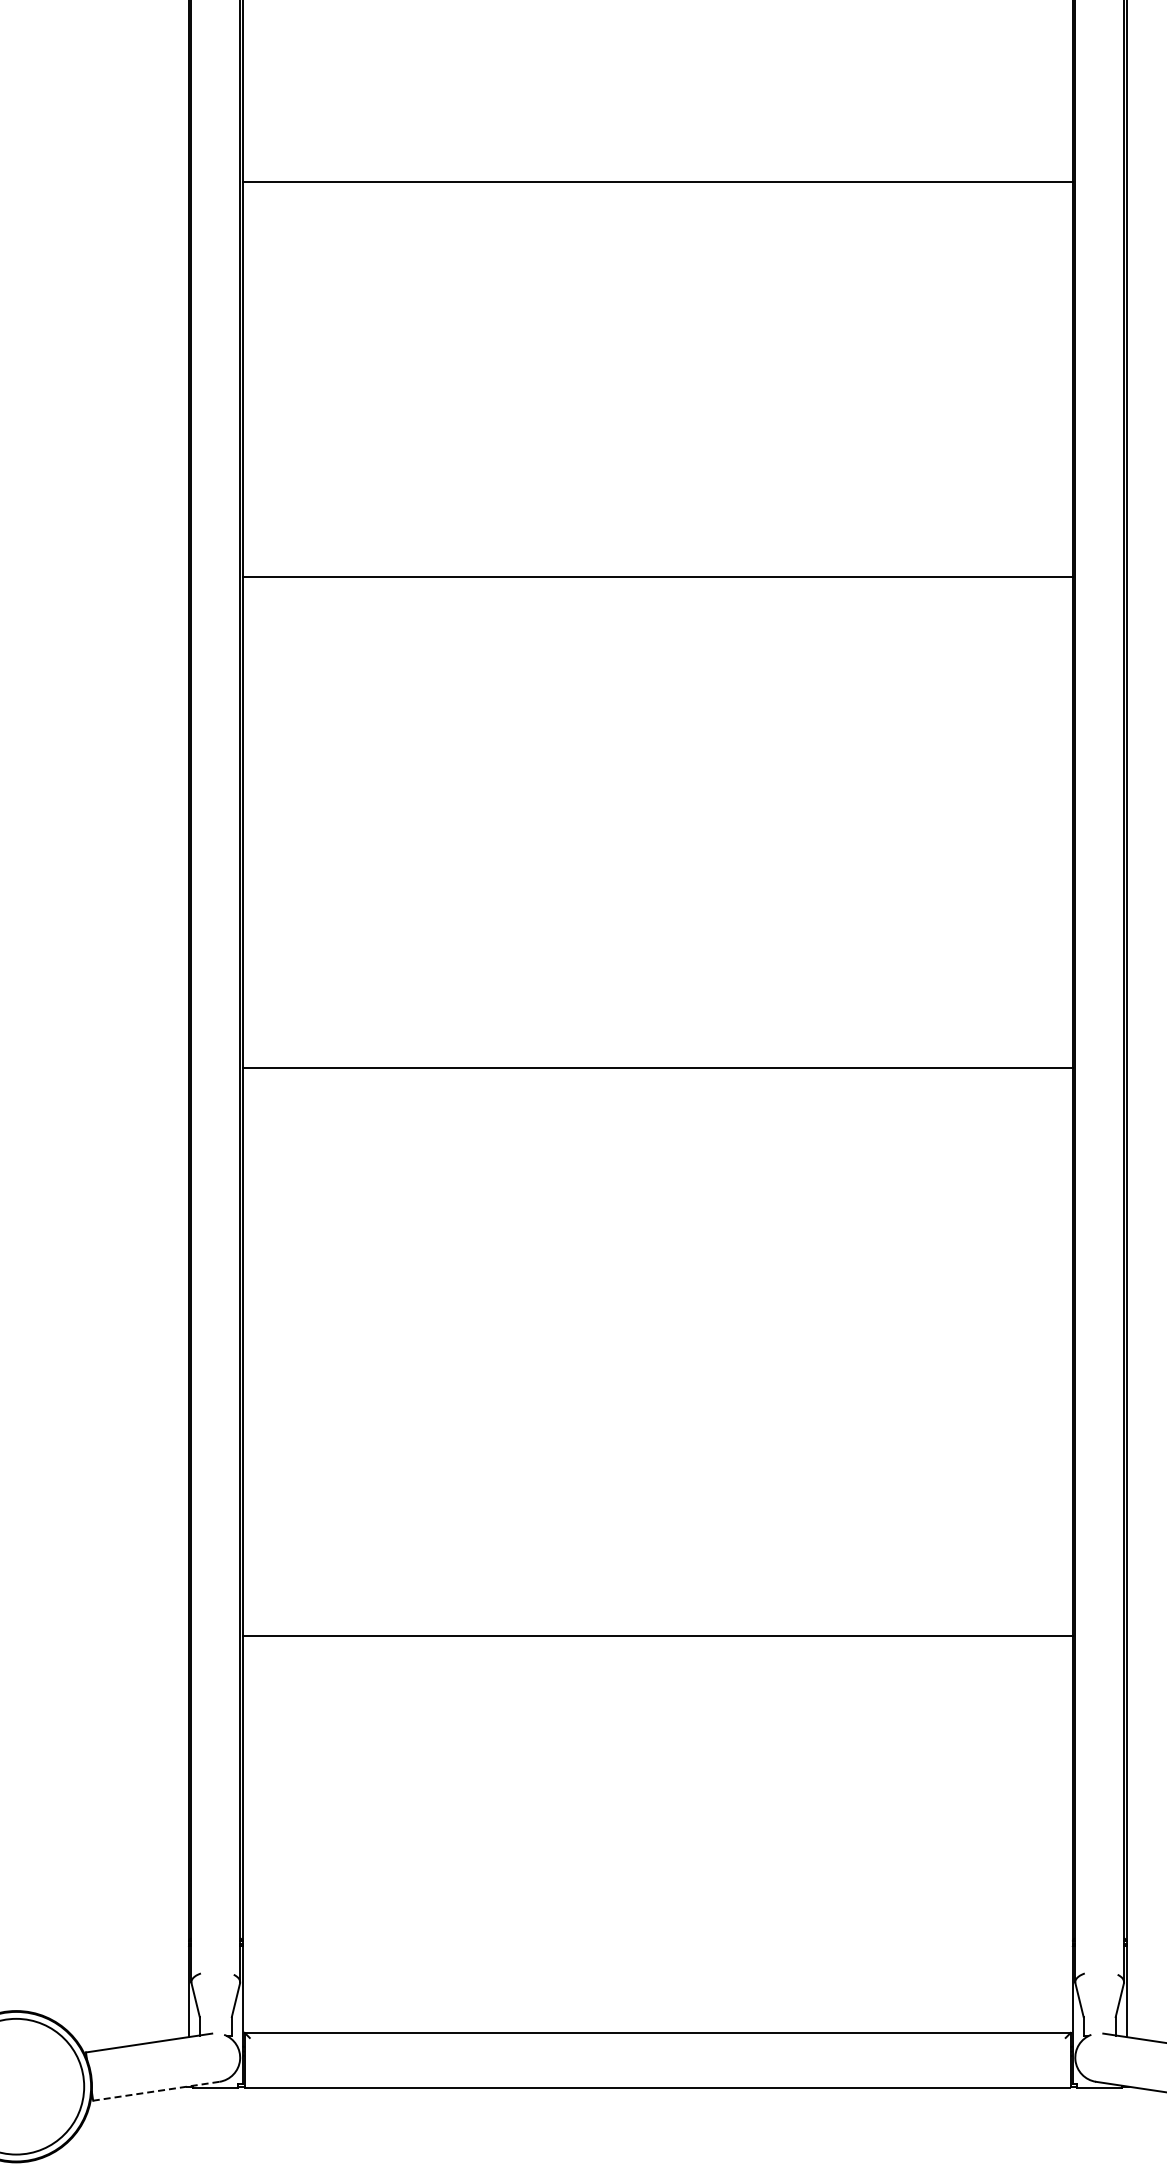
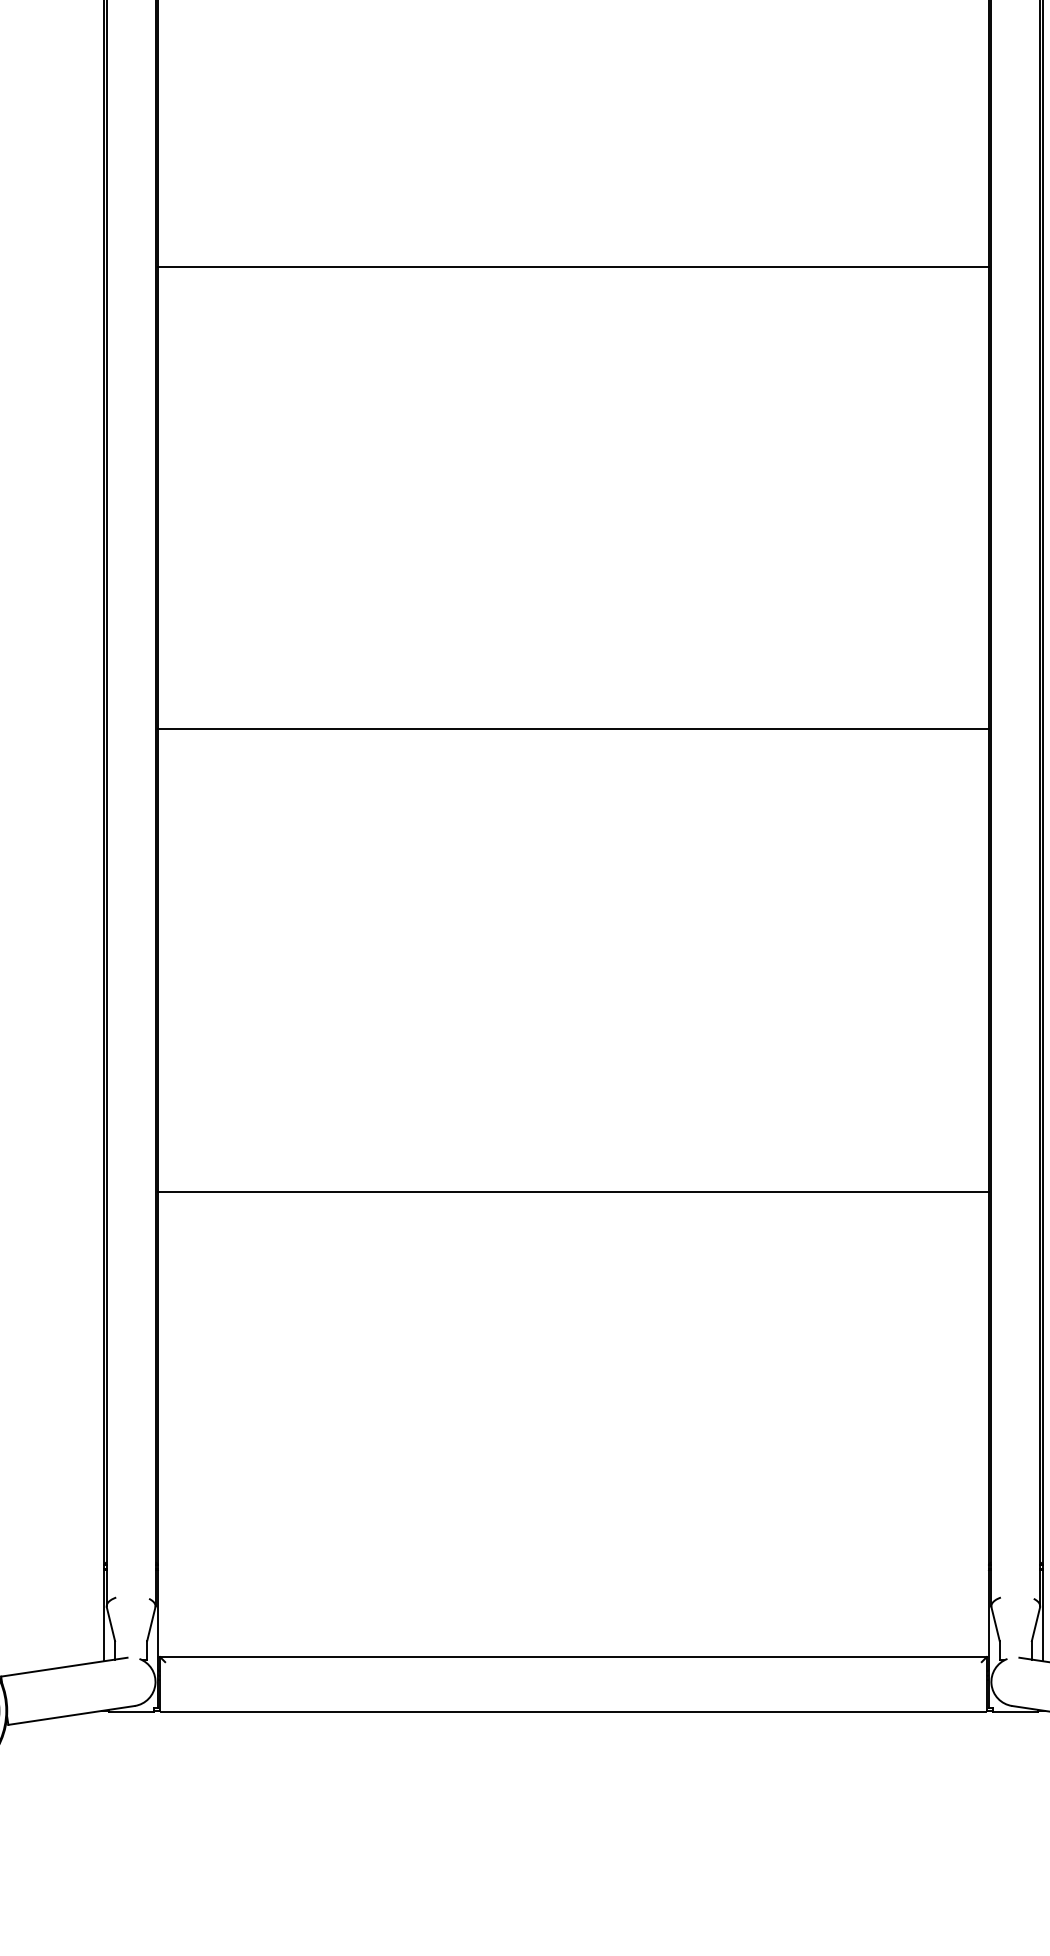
line: (657, 577) -> (573, 267), moved
line: (657, 1067) -> (573, 728), moved
line: (657, 1635) -> (573, 1191), moved
line: (156, 2091) -> (71, 1715), dashed -> solid

